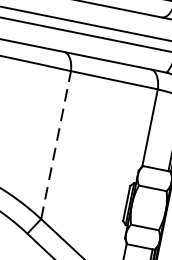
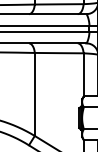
line: (55, 145) -> (34, 94), dashed -> solid

